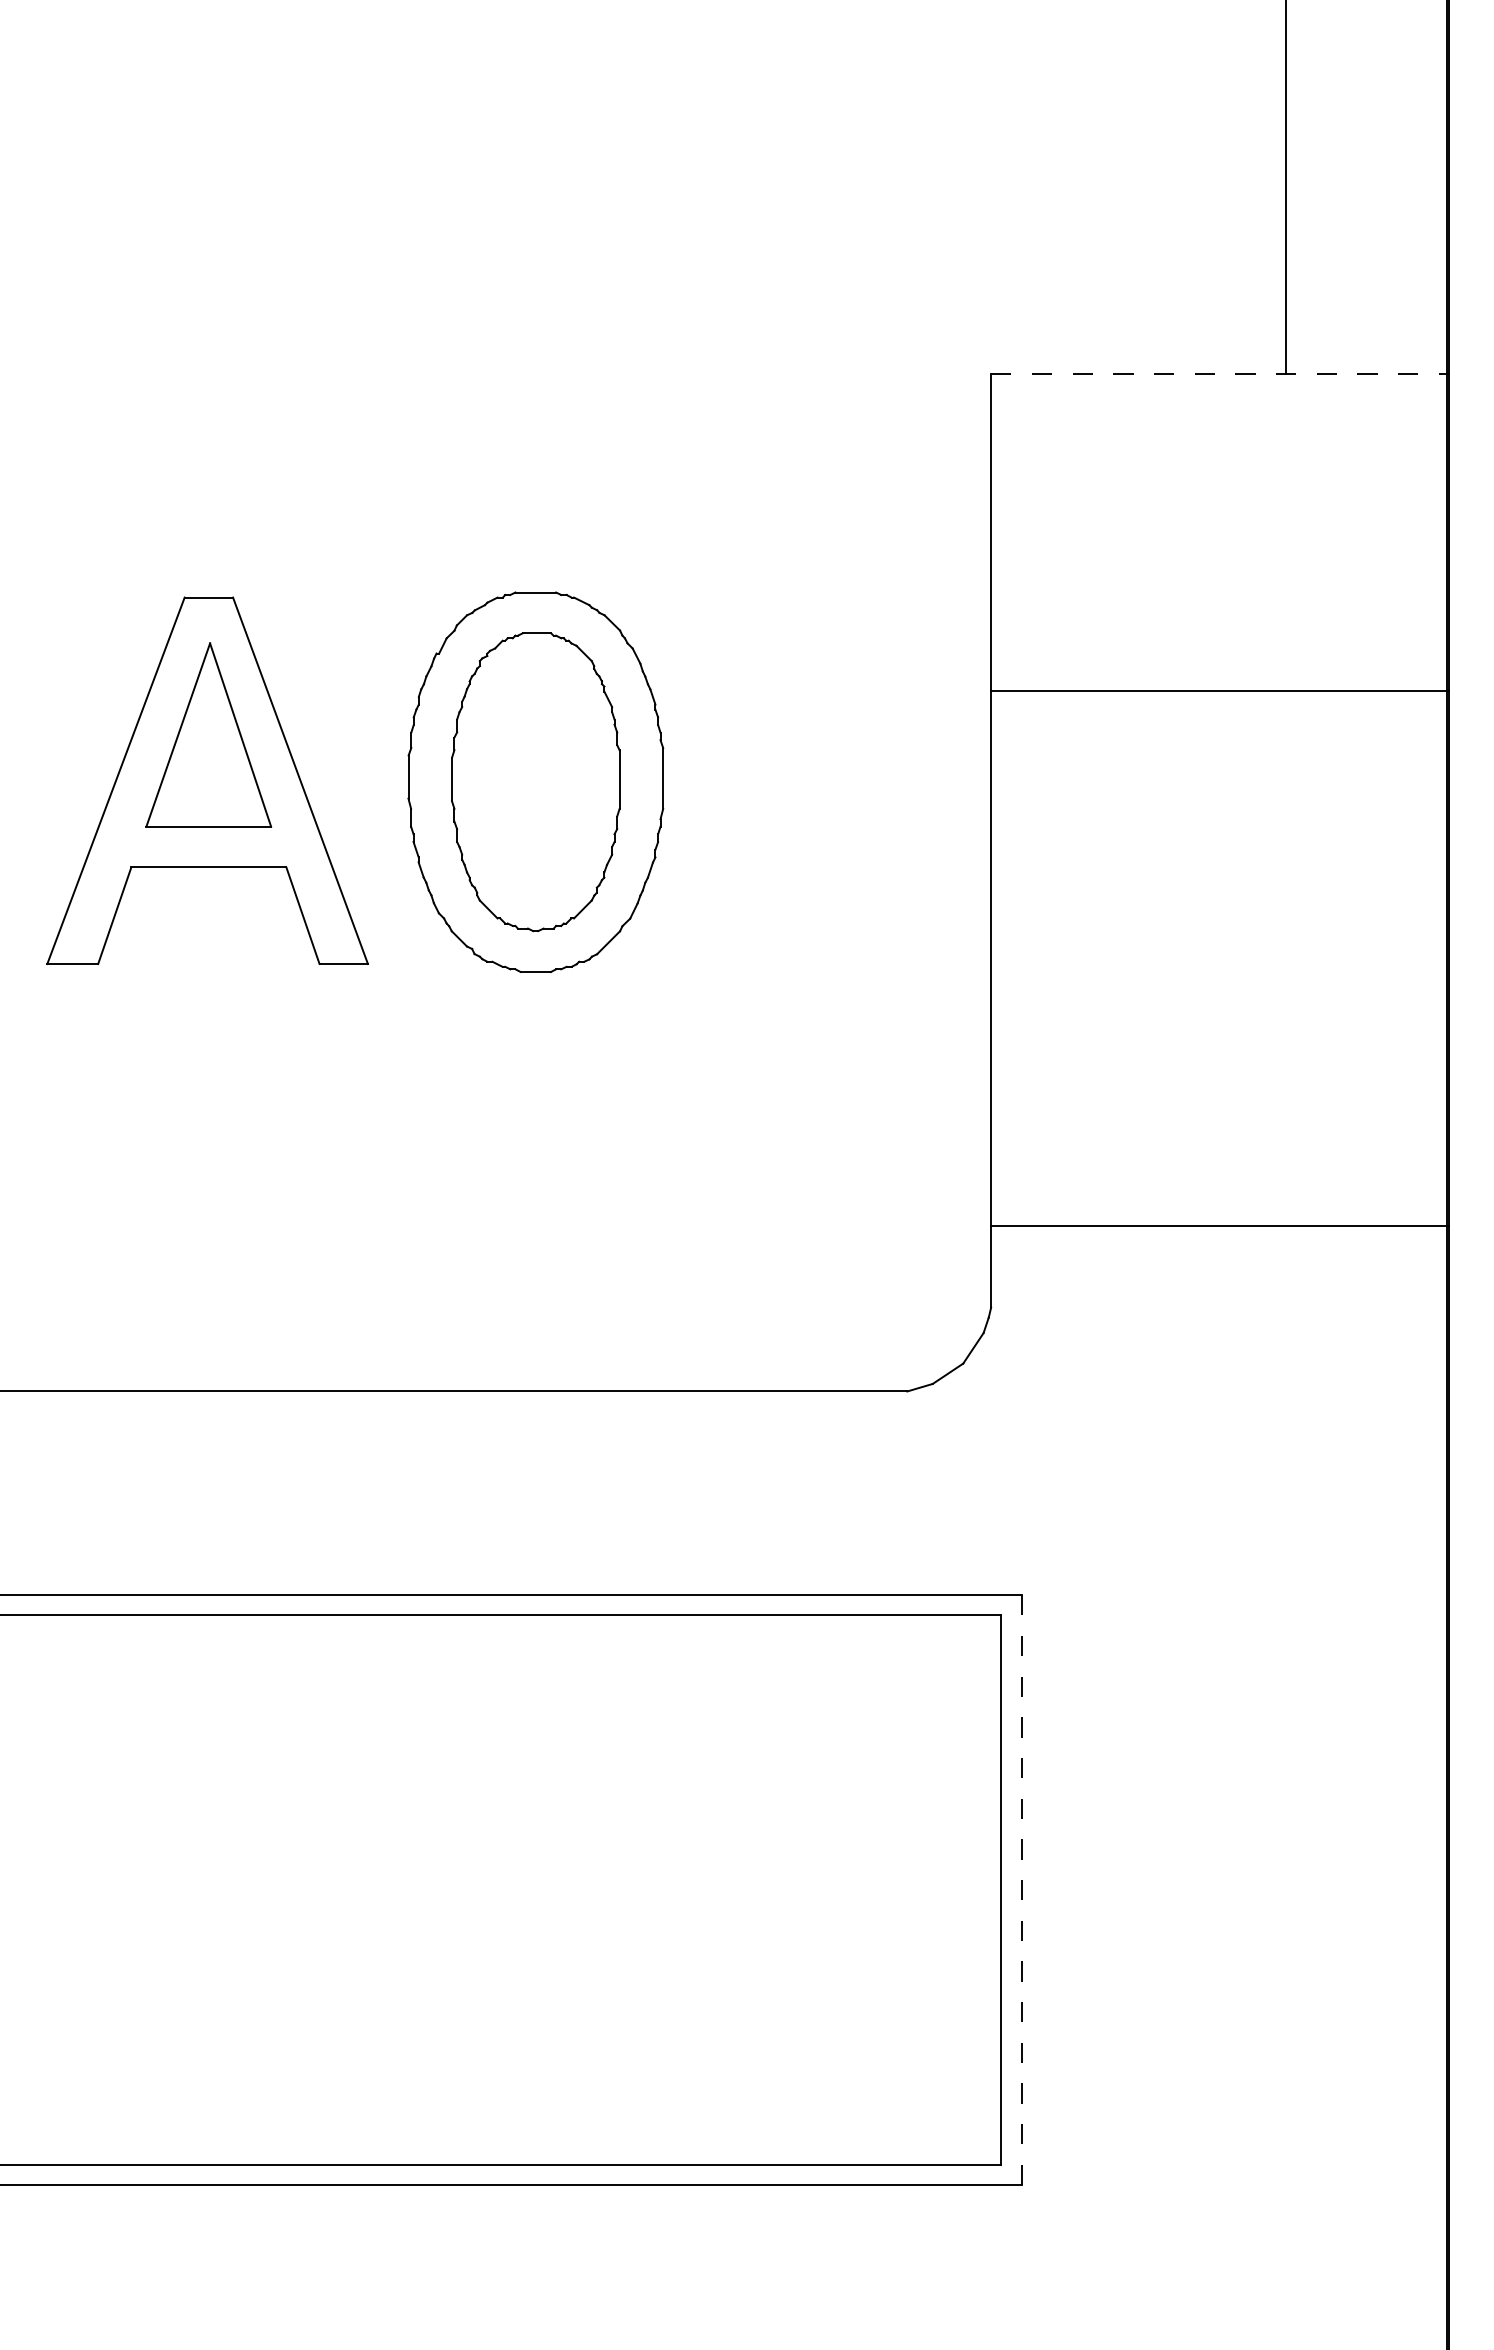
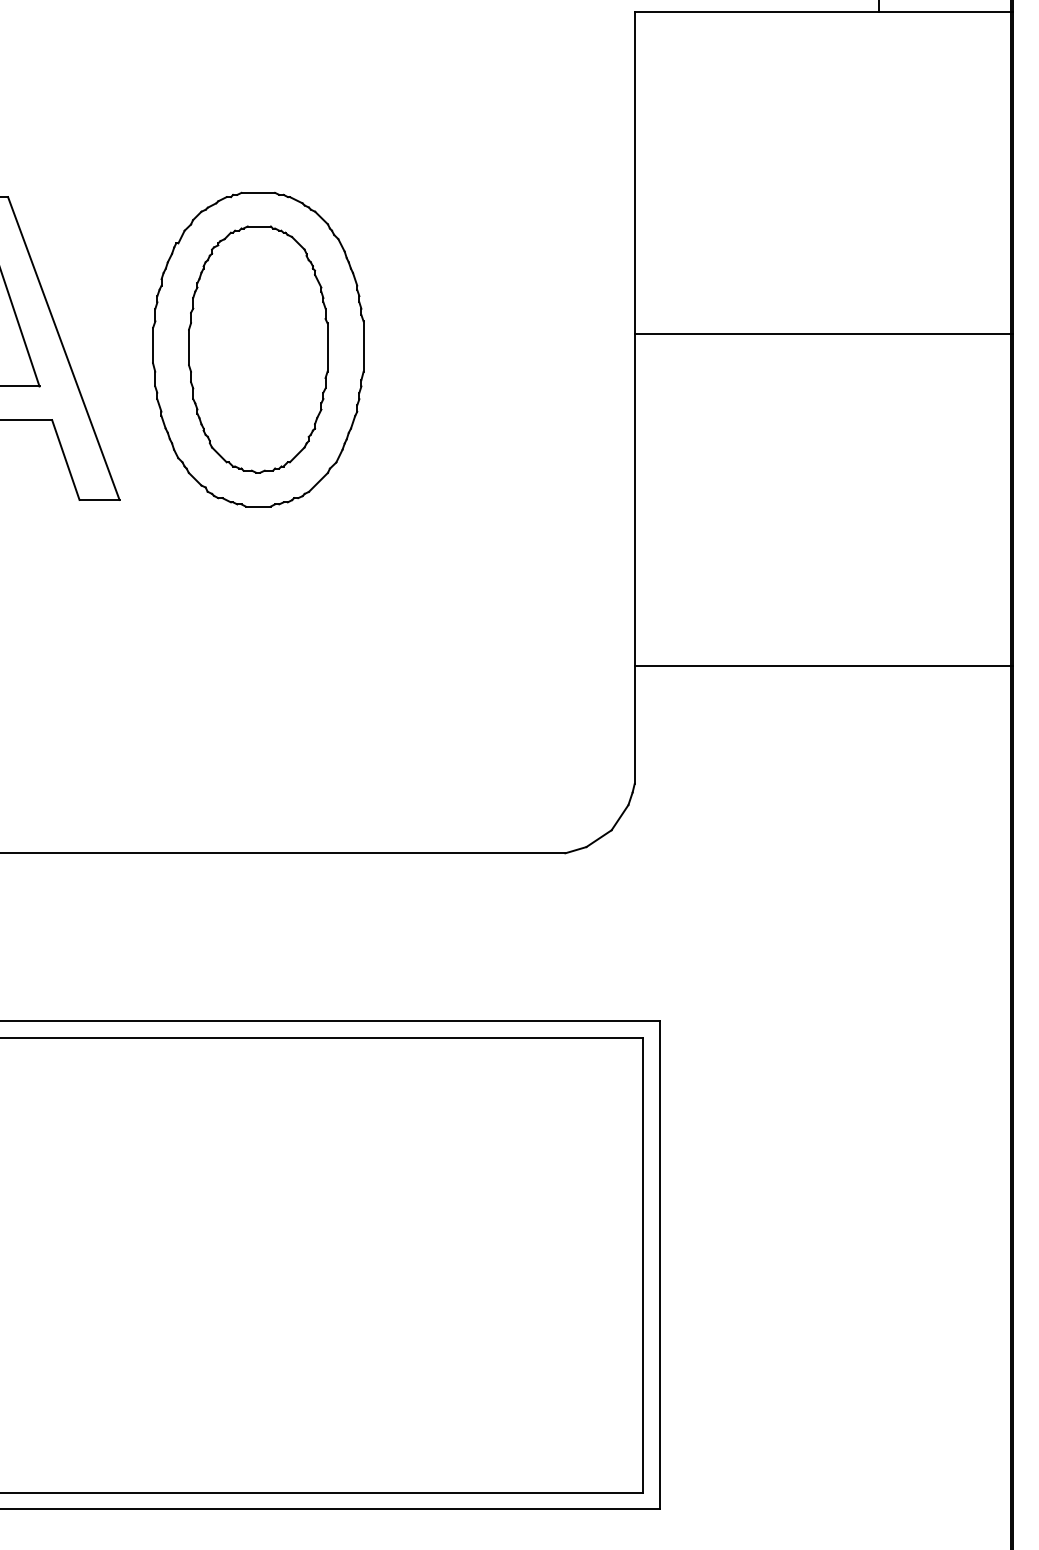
line: (1220, 373) -> (824, 11), dashed -> solid
line: (1220, 691) -> (824, 334), moved
line: (1220, 1226) -> (824, 666), moved
line: (1021, 1889) -> (659, 1264), dashed -> solid

